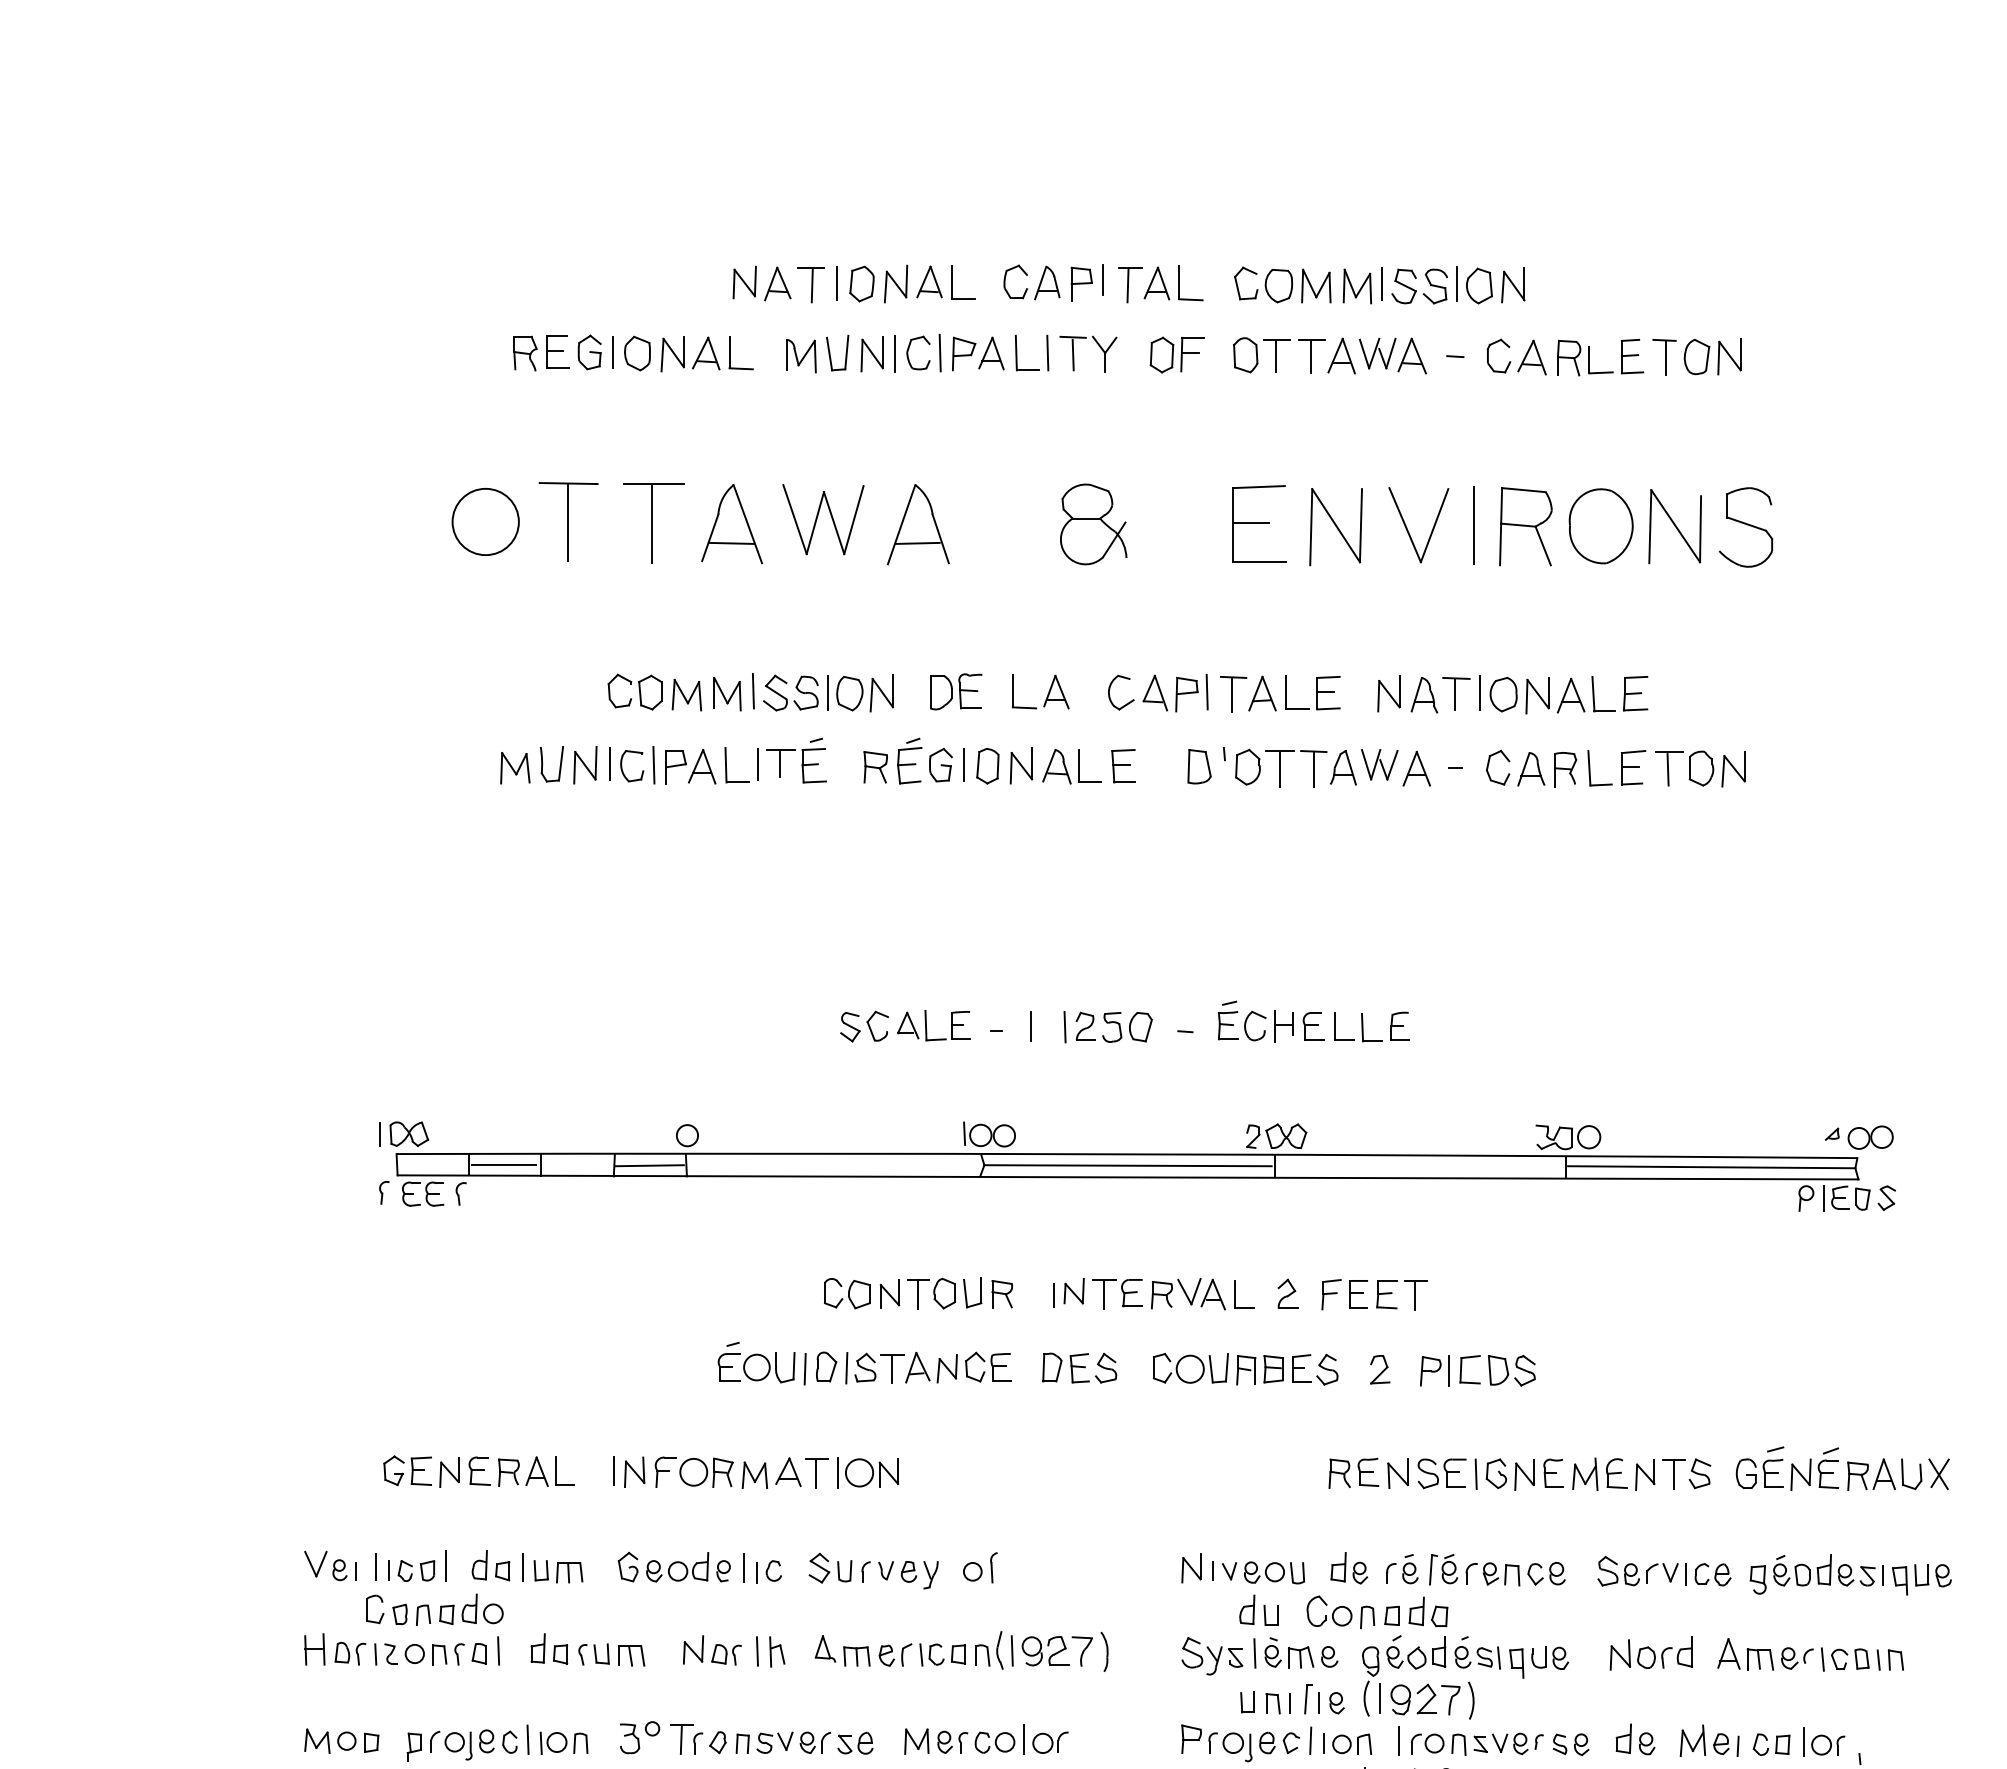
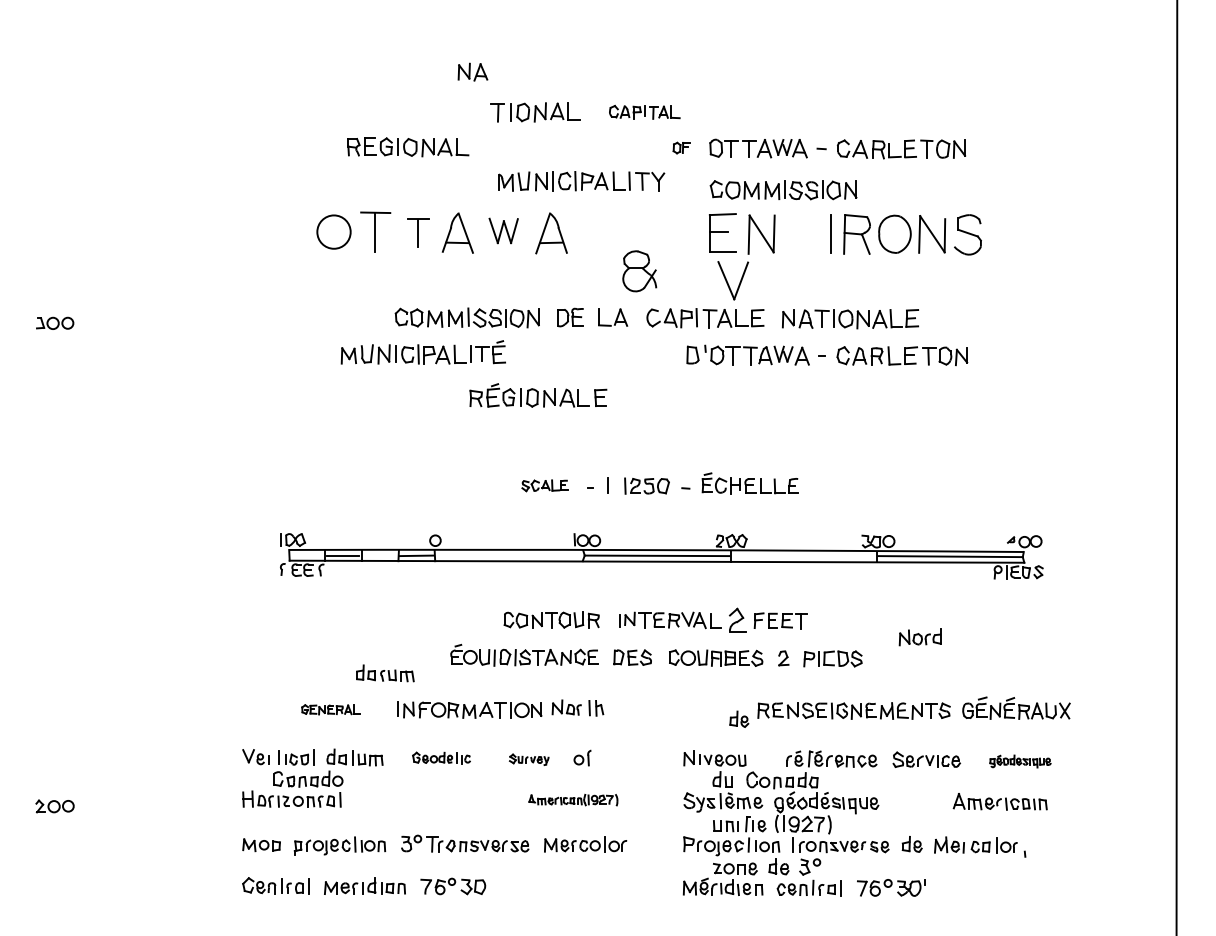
part: (761, 282) -> (472, 71), moved
part: (1103, 284) -> (644, 112), size x0.7
part: (1379, 286) -> (783, 190), moved
part: (952, 353) -> (581, 181), moved
part: (1176, 353) -> (681, 147), size x0.6
part: (822, 518) -> (503, 230), size x0.7
part: (653, 522) -> (418, 232), size x0.7
part: (1093, 524) -> (639, 271), moved
part: (1419, 524) -> (733, 280), moved
part: (999, 761) -> (538, 395), moved
part: (904, 1025) -> (544, 485), size x0.7
part: (1288, 1294) -> (737, 620), size x1.6
part: (478, 1471) -> (330, 709), size x0.6
part: (699, 1566) -> (441, 757), size x0.7
part: (1349, 1566) -> (739, 718), moved
part: (874, 1570) -> (529, 759), size x0.6
part: (1850, 1574) -> (1020, 761), size x0.6
part: (588, 1650) -> (385, 673), moved
part: (733, 1650) -> (577, 707), moved
part: (961, 1650) -> (573, 799), size x0.6
part: (1649, 1654) -> (919, 637), moved

